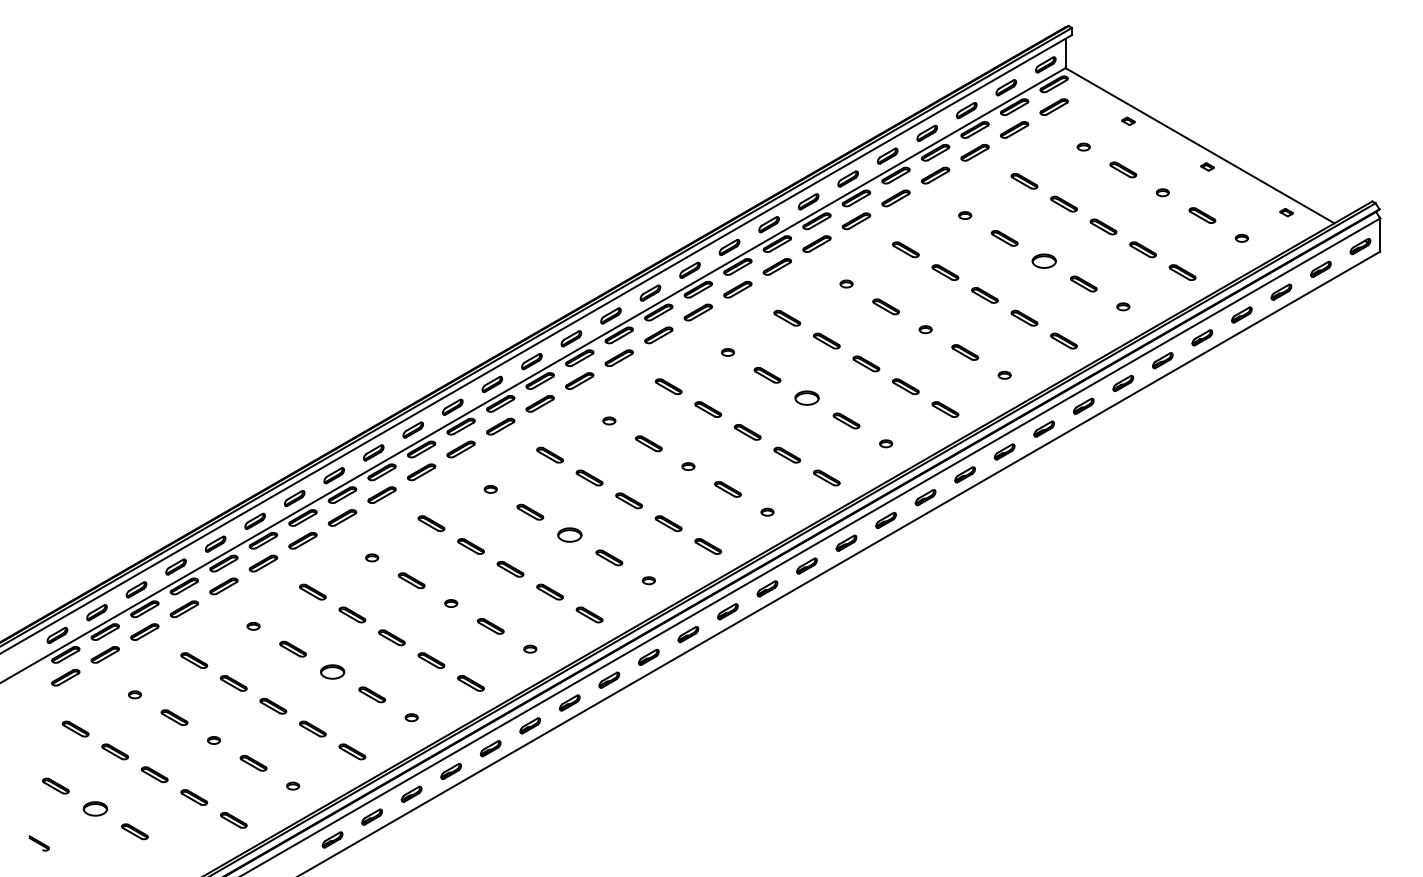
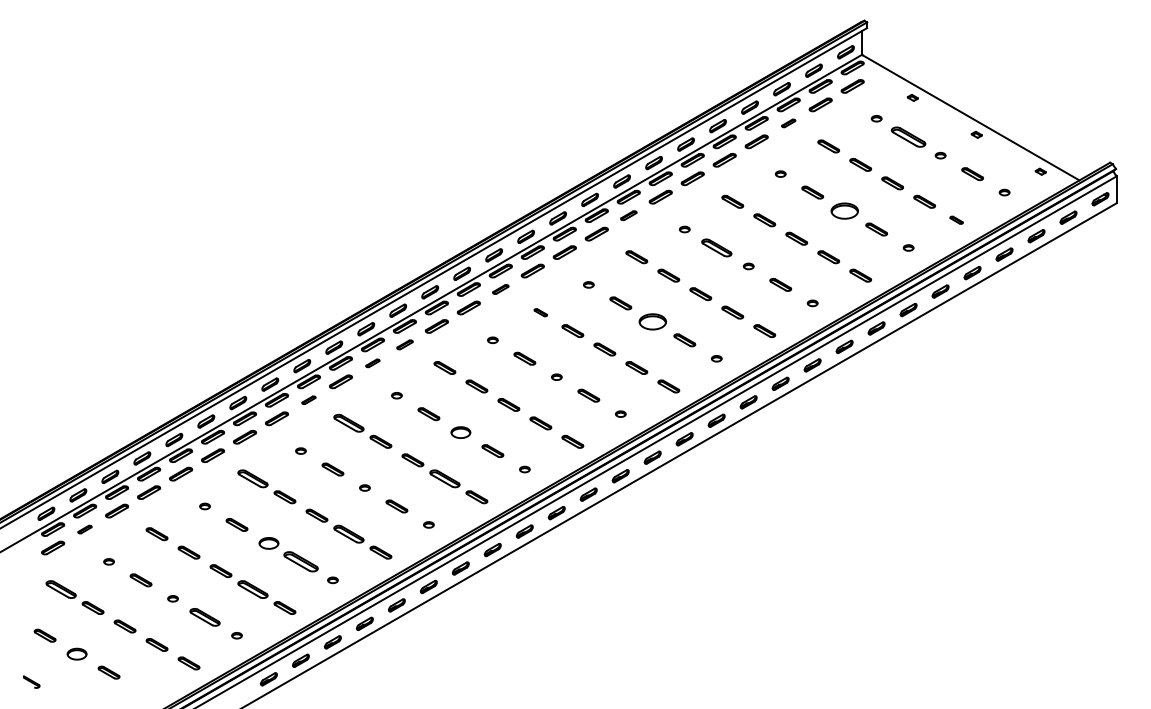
part: (974, 152) -> (788, 123), size x0.6
part: (1123, 169) -> (908, 136), size x1.6
part: (1043, 260) -> (844, 210), size x1.4
part: (777, 266) -> (628, 215), size x0.7
part: (1182, 272) -> (956, 220), size x0.6
part: (885, 306) -> (716, 247), size x1.4
part: (618, 357) -> (500, 288), size x0.7
part: (668, 386) -> (540, 312), size x0.6
part: (806, 397) -> (652, 321), size x1.4
part: (500, 426) -> (404, 344), size x0.7
part: (460, 449) -> (372, 363), size x0.6
part: (381, 494) -> (308, 399), size x0.6
part: (431, 523) -> (348, 423), size x1.4
part: (312, 591) -> (252, 478), size x1.4
part: (549, 591) -> (444, 478), size x1.4
part: (104, 654) -> (84, 529), size x0.6
part: (431, 660) -> (348, 534), size x1.4
part: (371, 694) -> (300, 561), size x1.6
part: (75, 728) -> (60, 589), size x1.4
part: (312, 728) -> (252, 589), size x1.4
part: (253, 762) -> (204, 616), size x1.4

